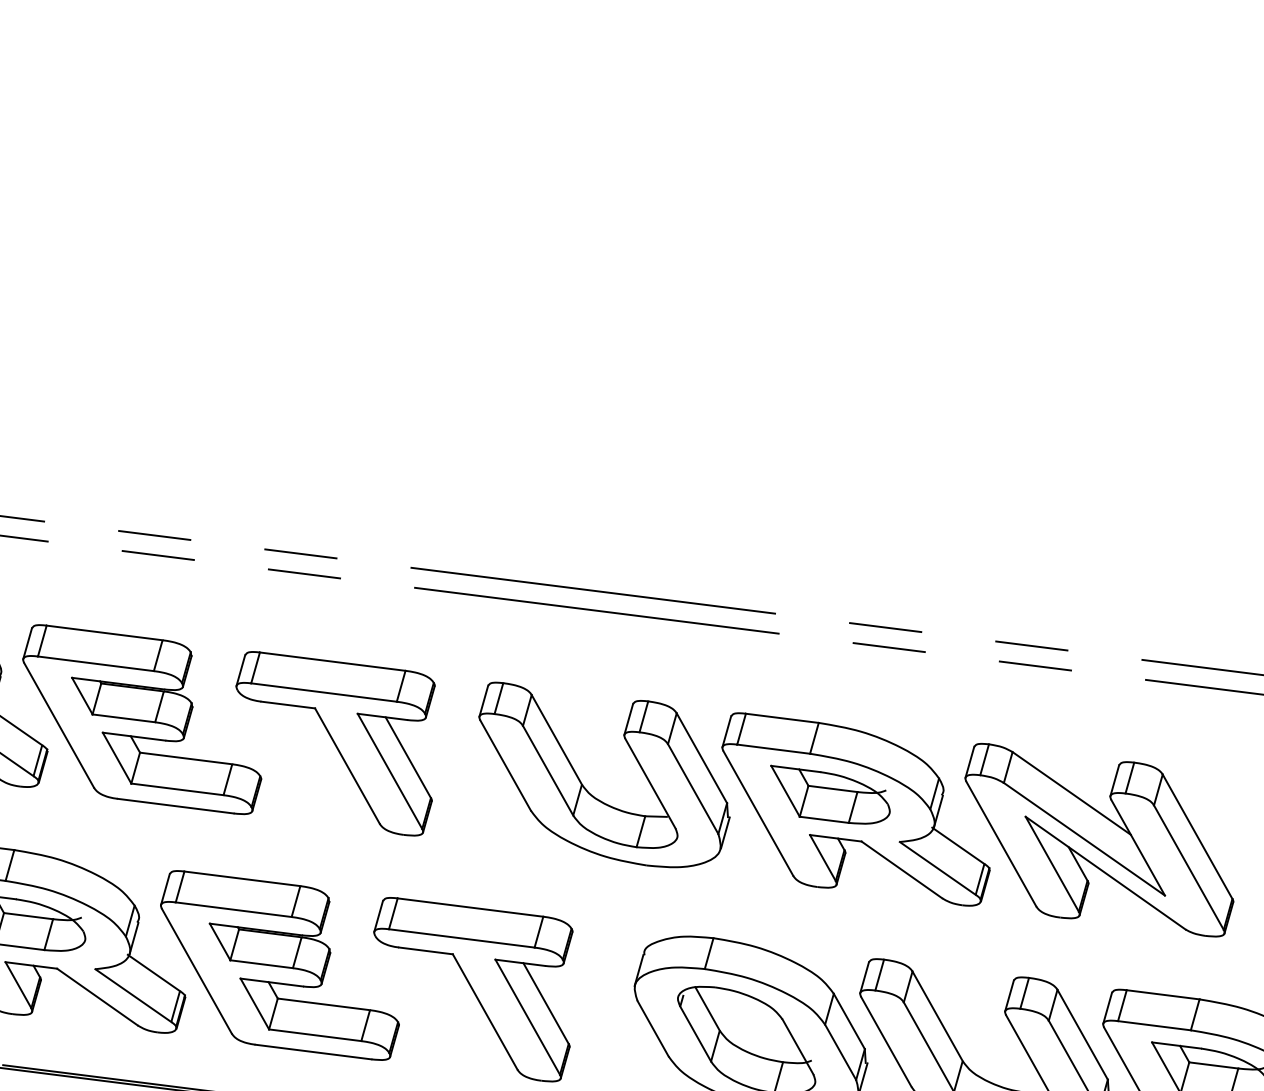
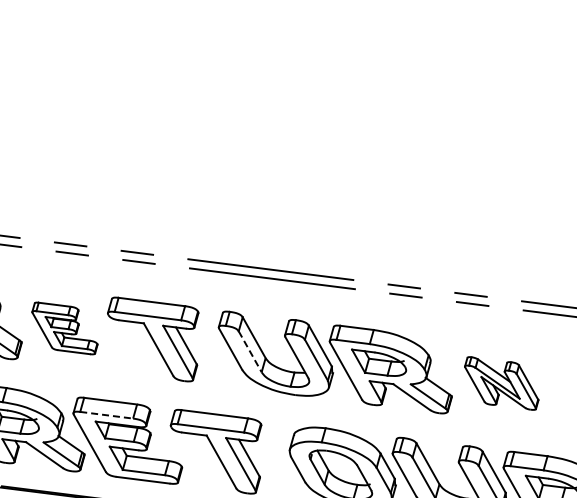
part: (141, 719) -> (64, 328), size x0.6
line: (548, 772) -> (250, 352), solid -> dashed
part: (1098, 840) -> (501, 383), size x0.6
line: (233, 910) -> (106, 415), solid -> dashed

